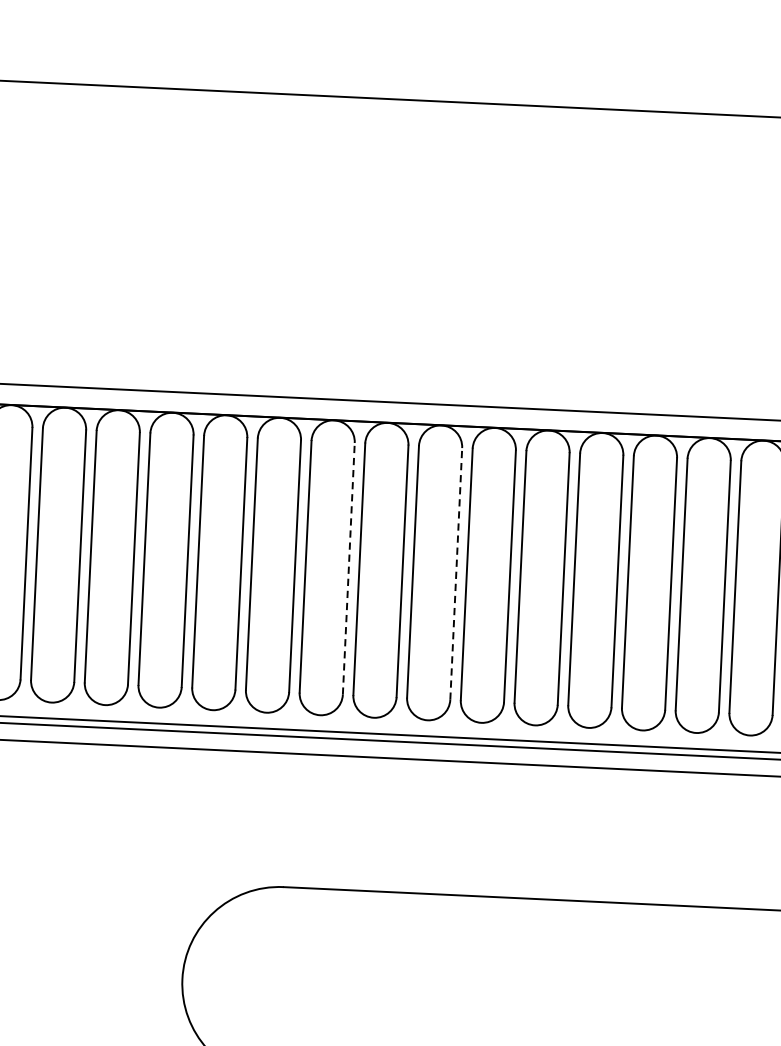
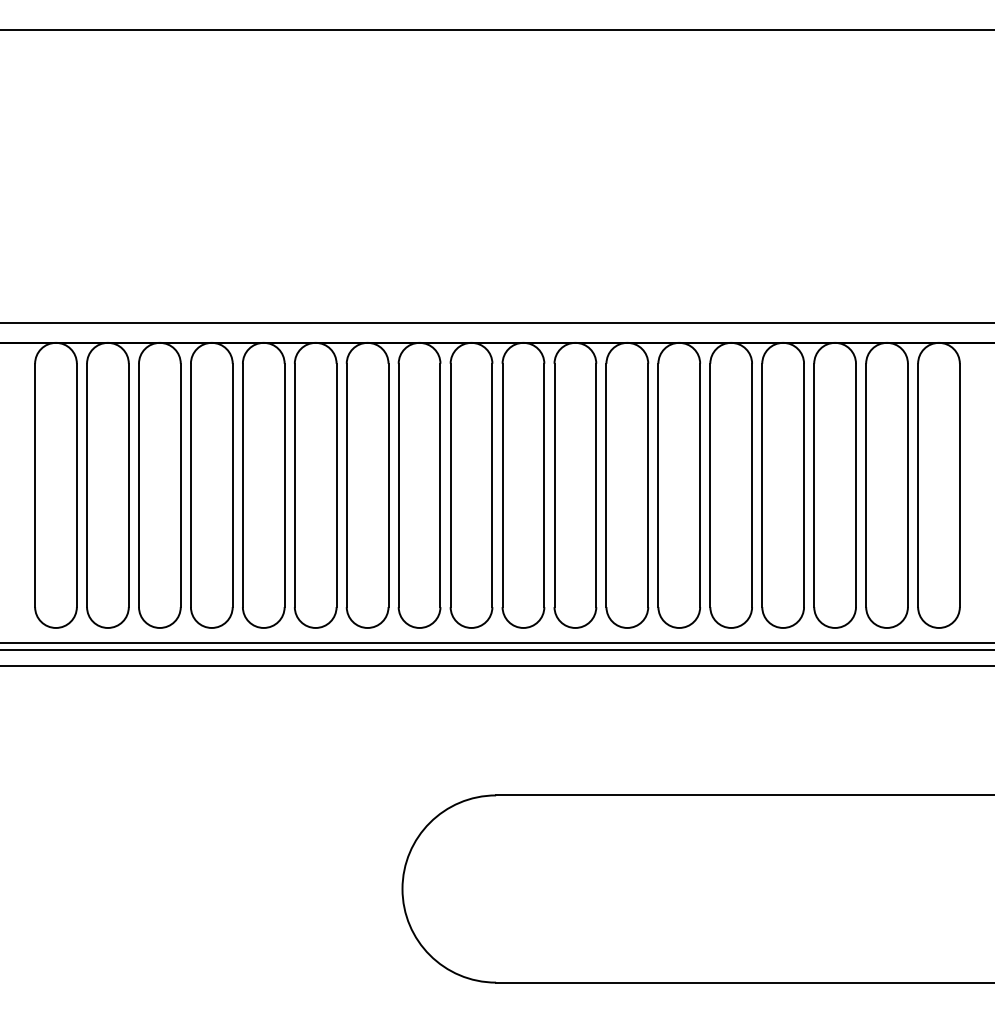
line: (348, 568) -> (544, 485), dashed -> solid
line: (456, 574) -> (648, 485), dashed -> solid

